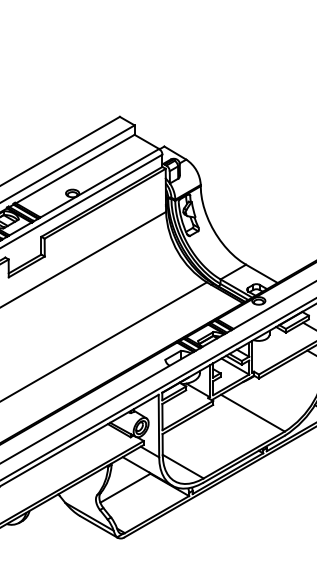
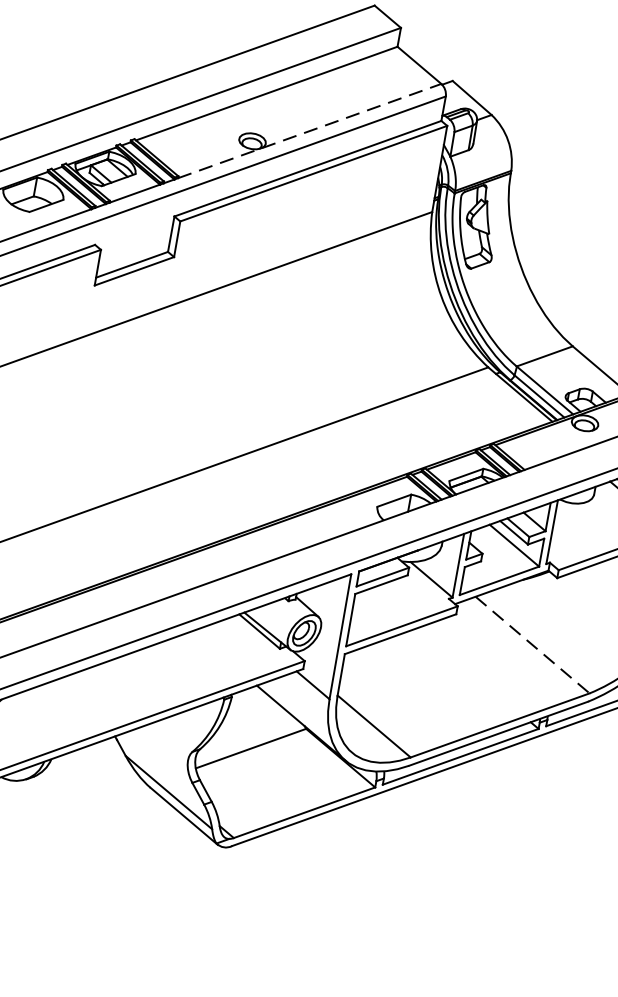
line: (99, 183) -> (309, 131), solid -> dashed
line: (252, 413) -> (531, 645), solid -> dashed

